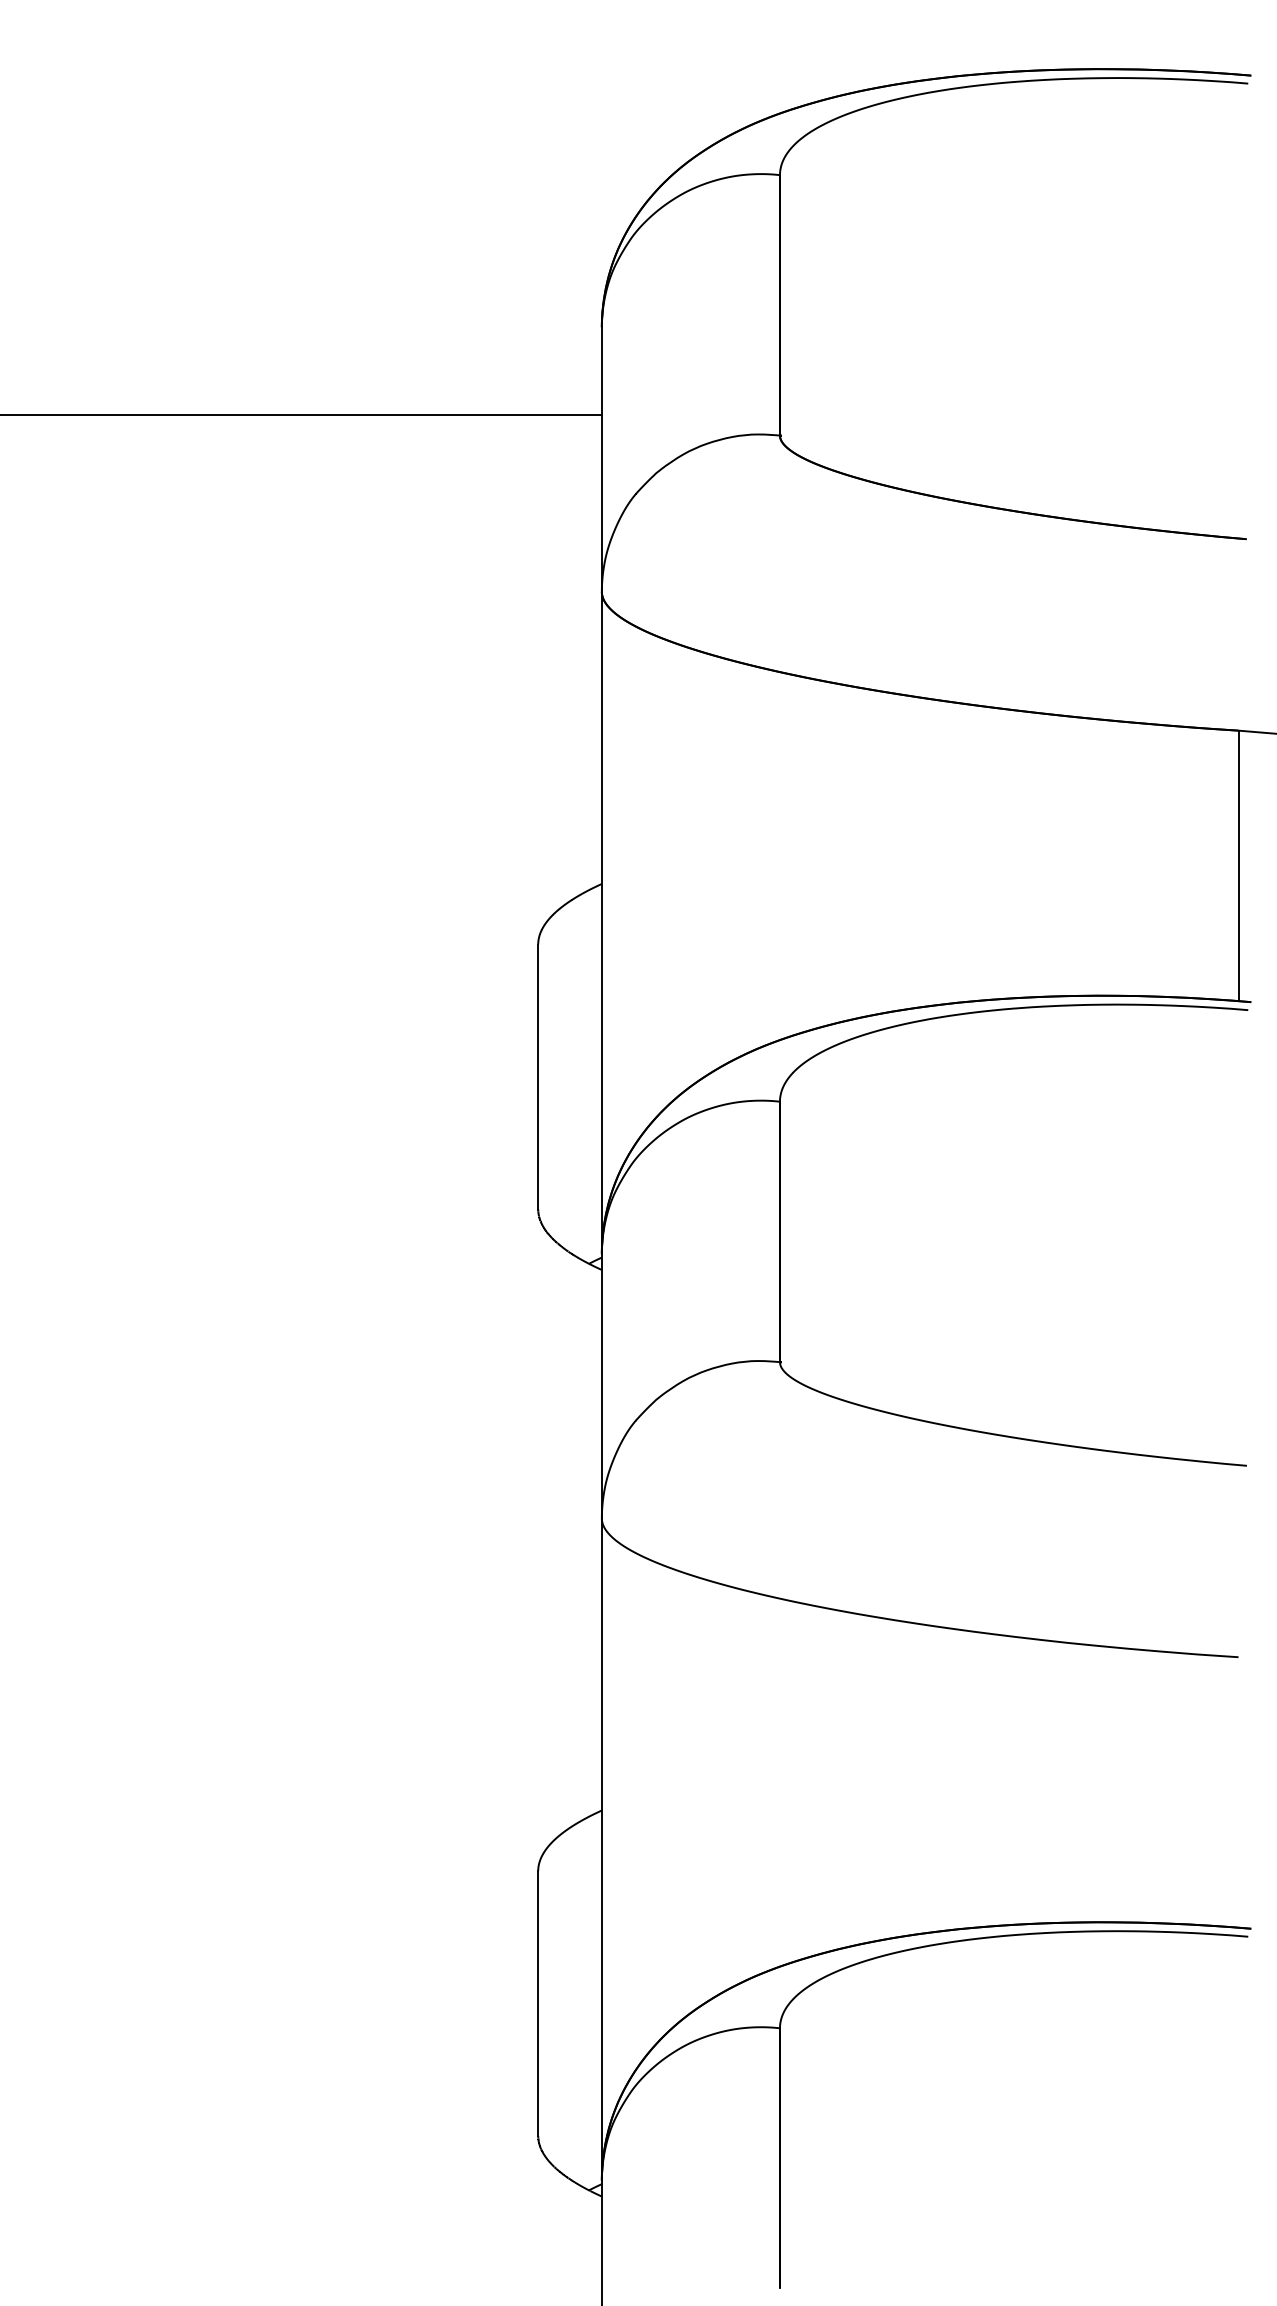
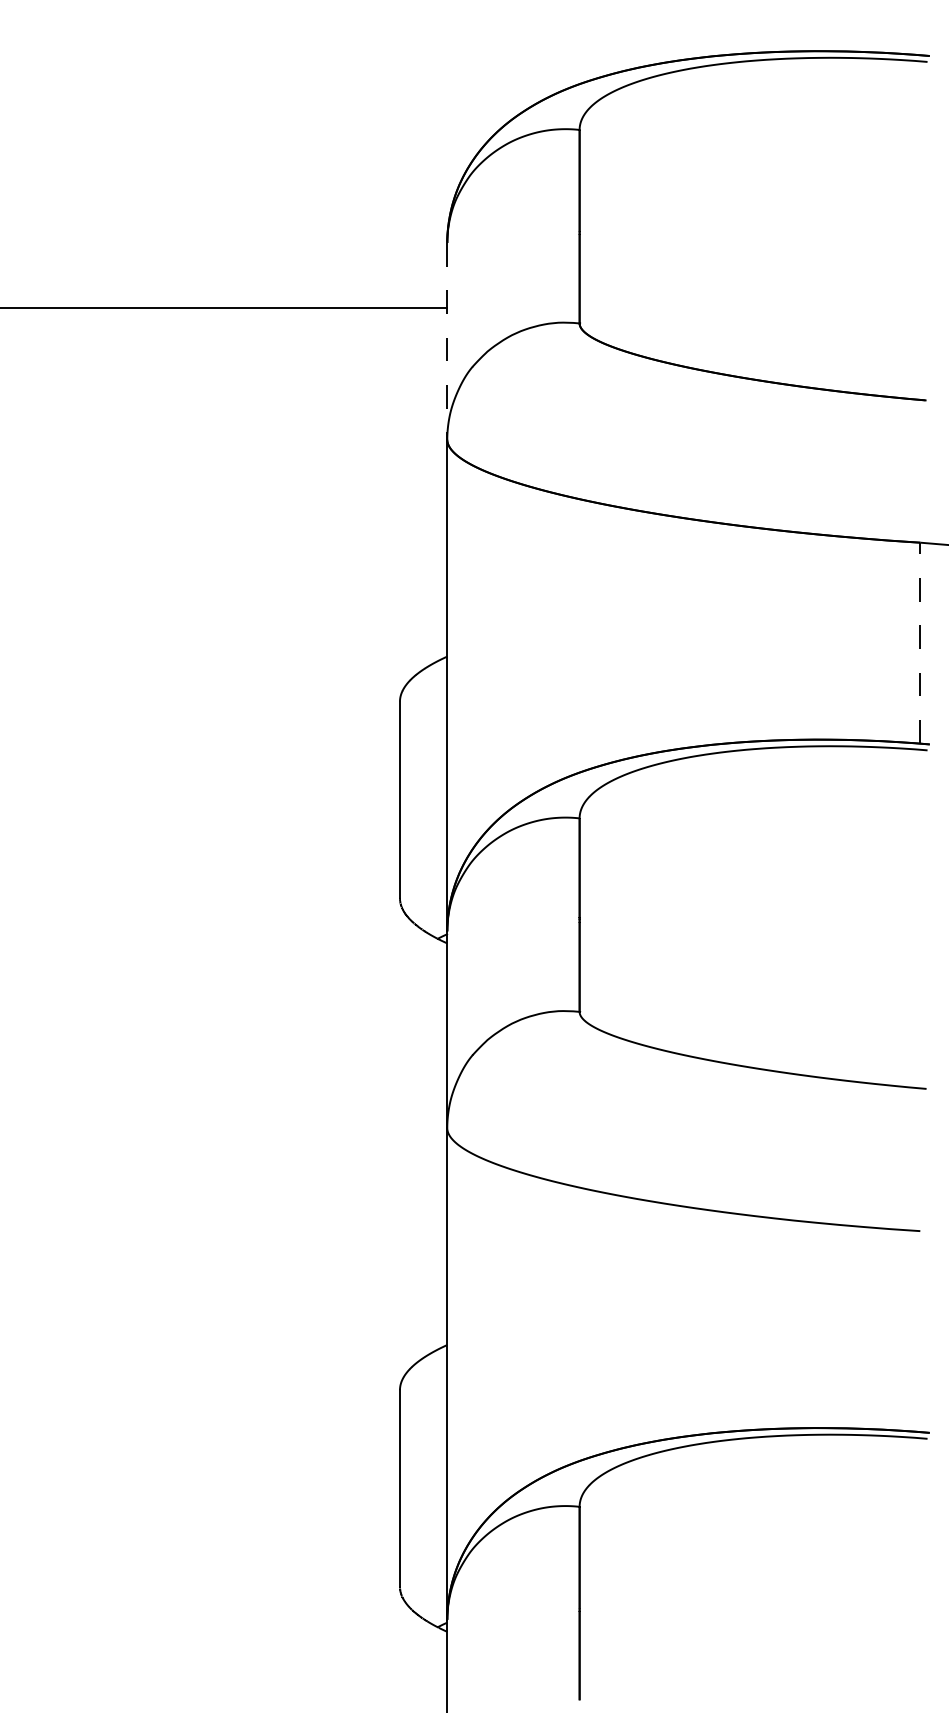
line: (601, 460) -> (447, 341), solid -> dashed
line: (1238, 865) -> (920, 642), solid -> dashed

